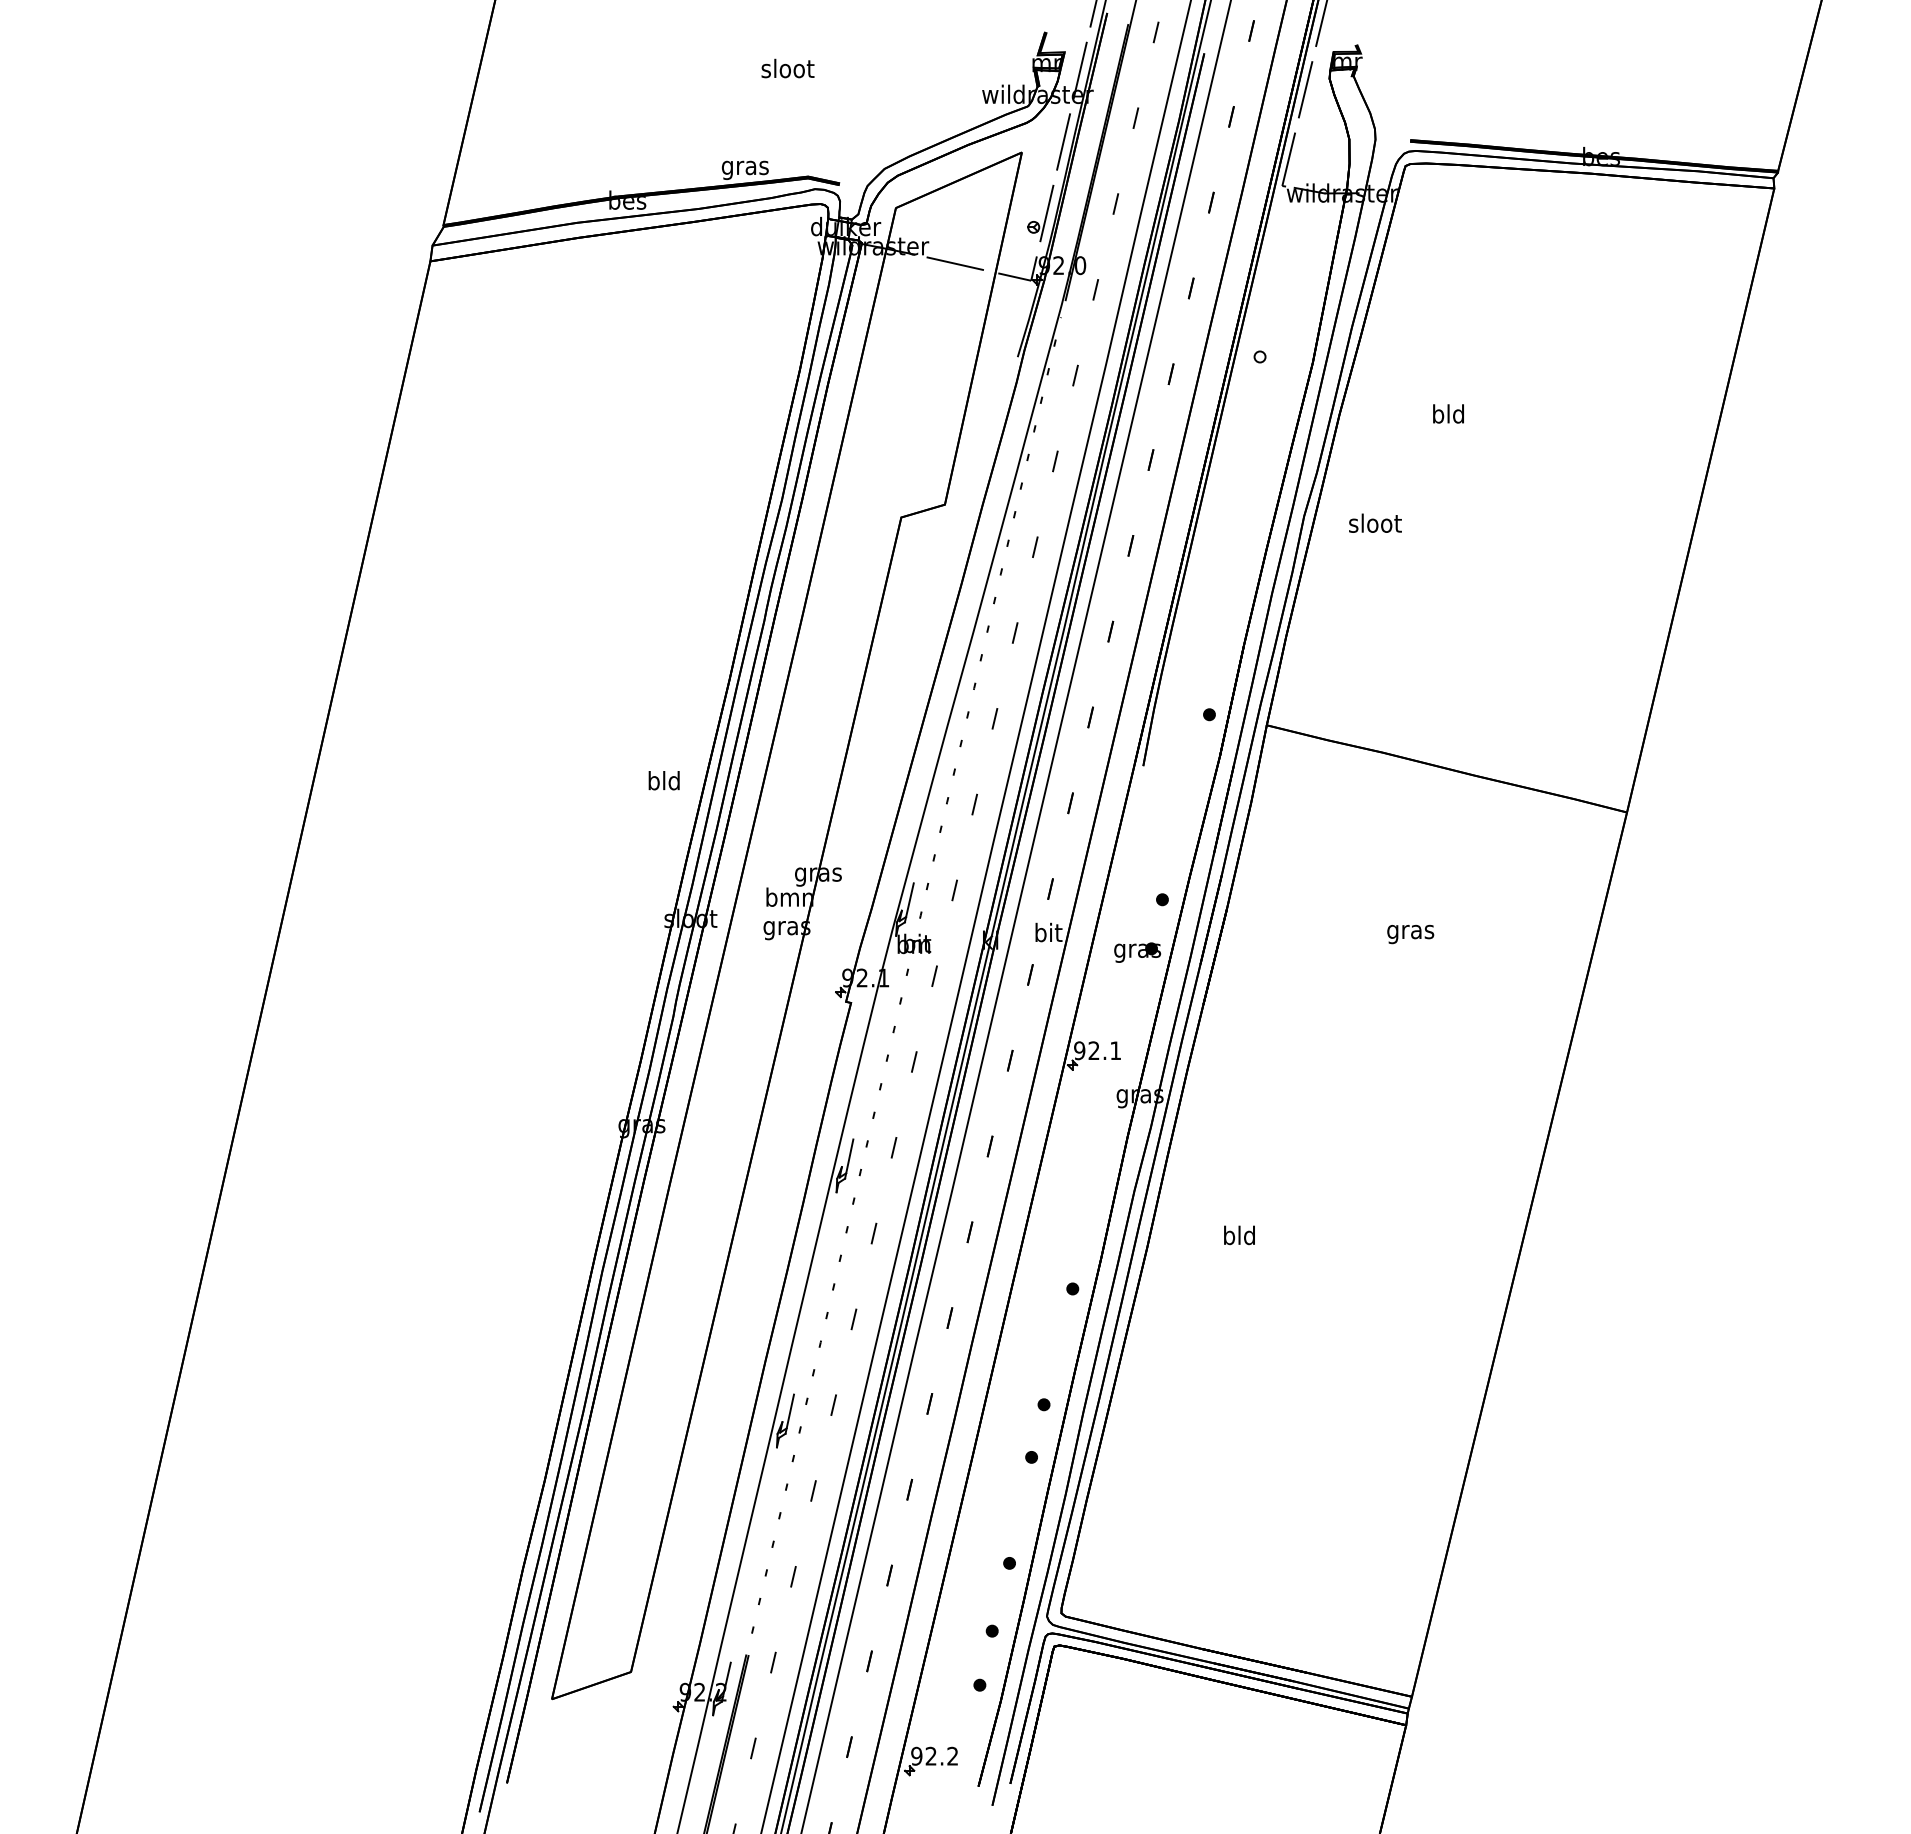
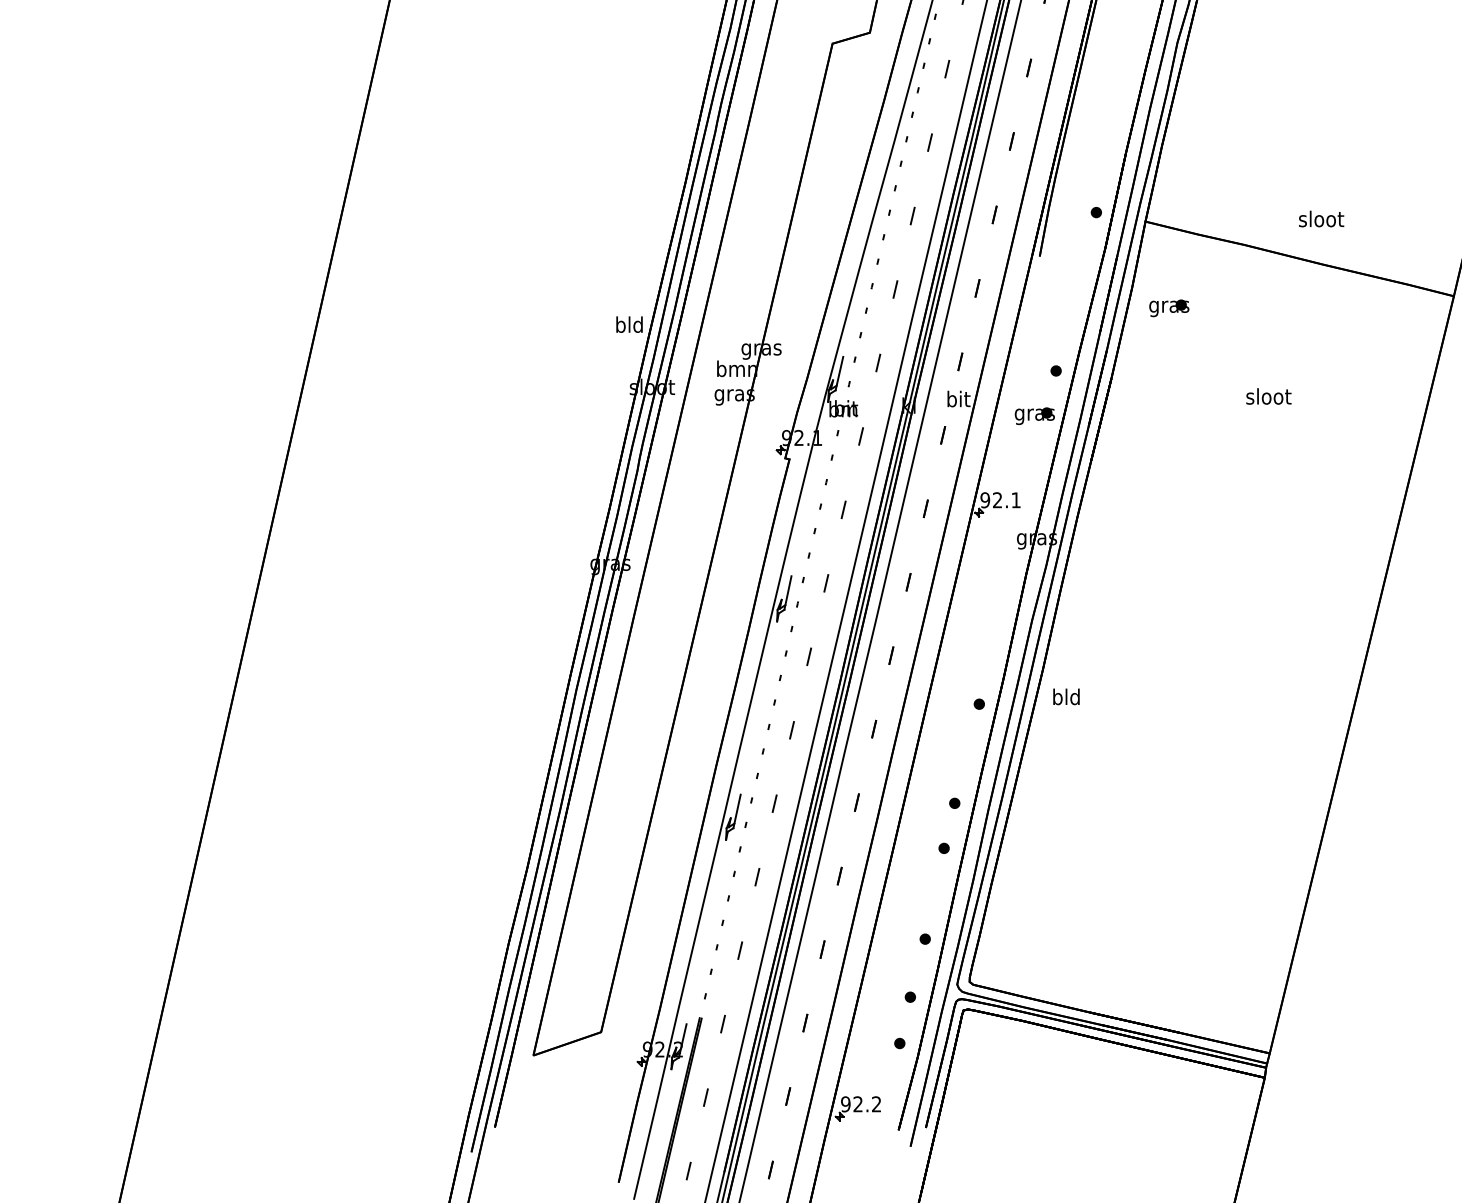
text: (1375, 522) -> (1321, 218), moved
text: (663, 780) -> (628, 324), moved
part: (1294, 826) -> (1169, 308), added
text: (1410, 931) -> (1268, 398), gras -> sloot
text: (1239, 1235) -> (1066, 696), moved

